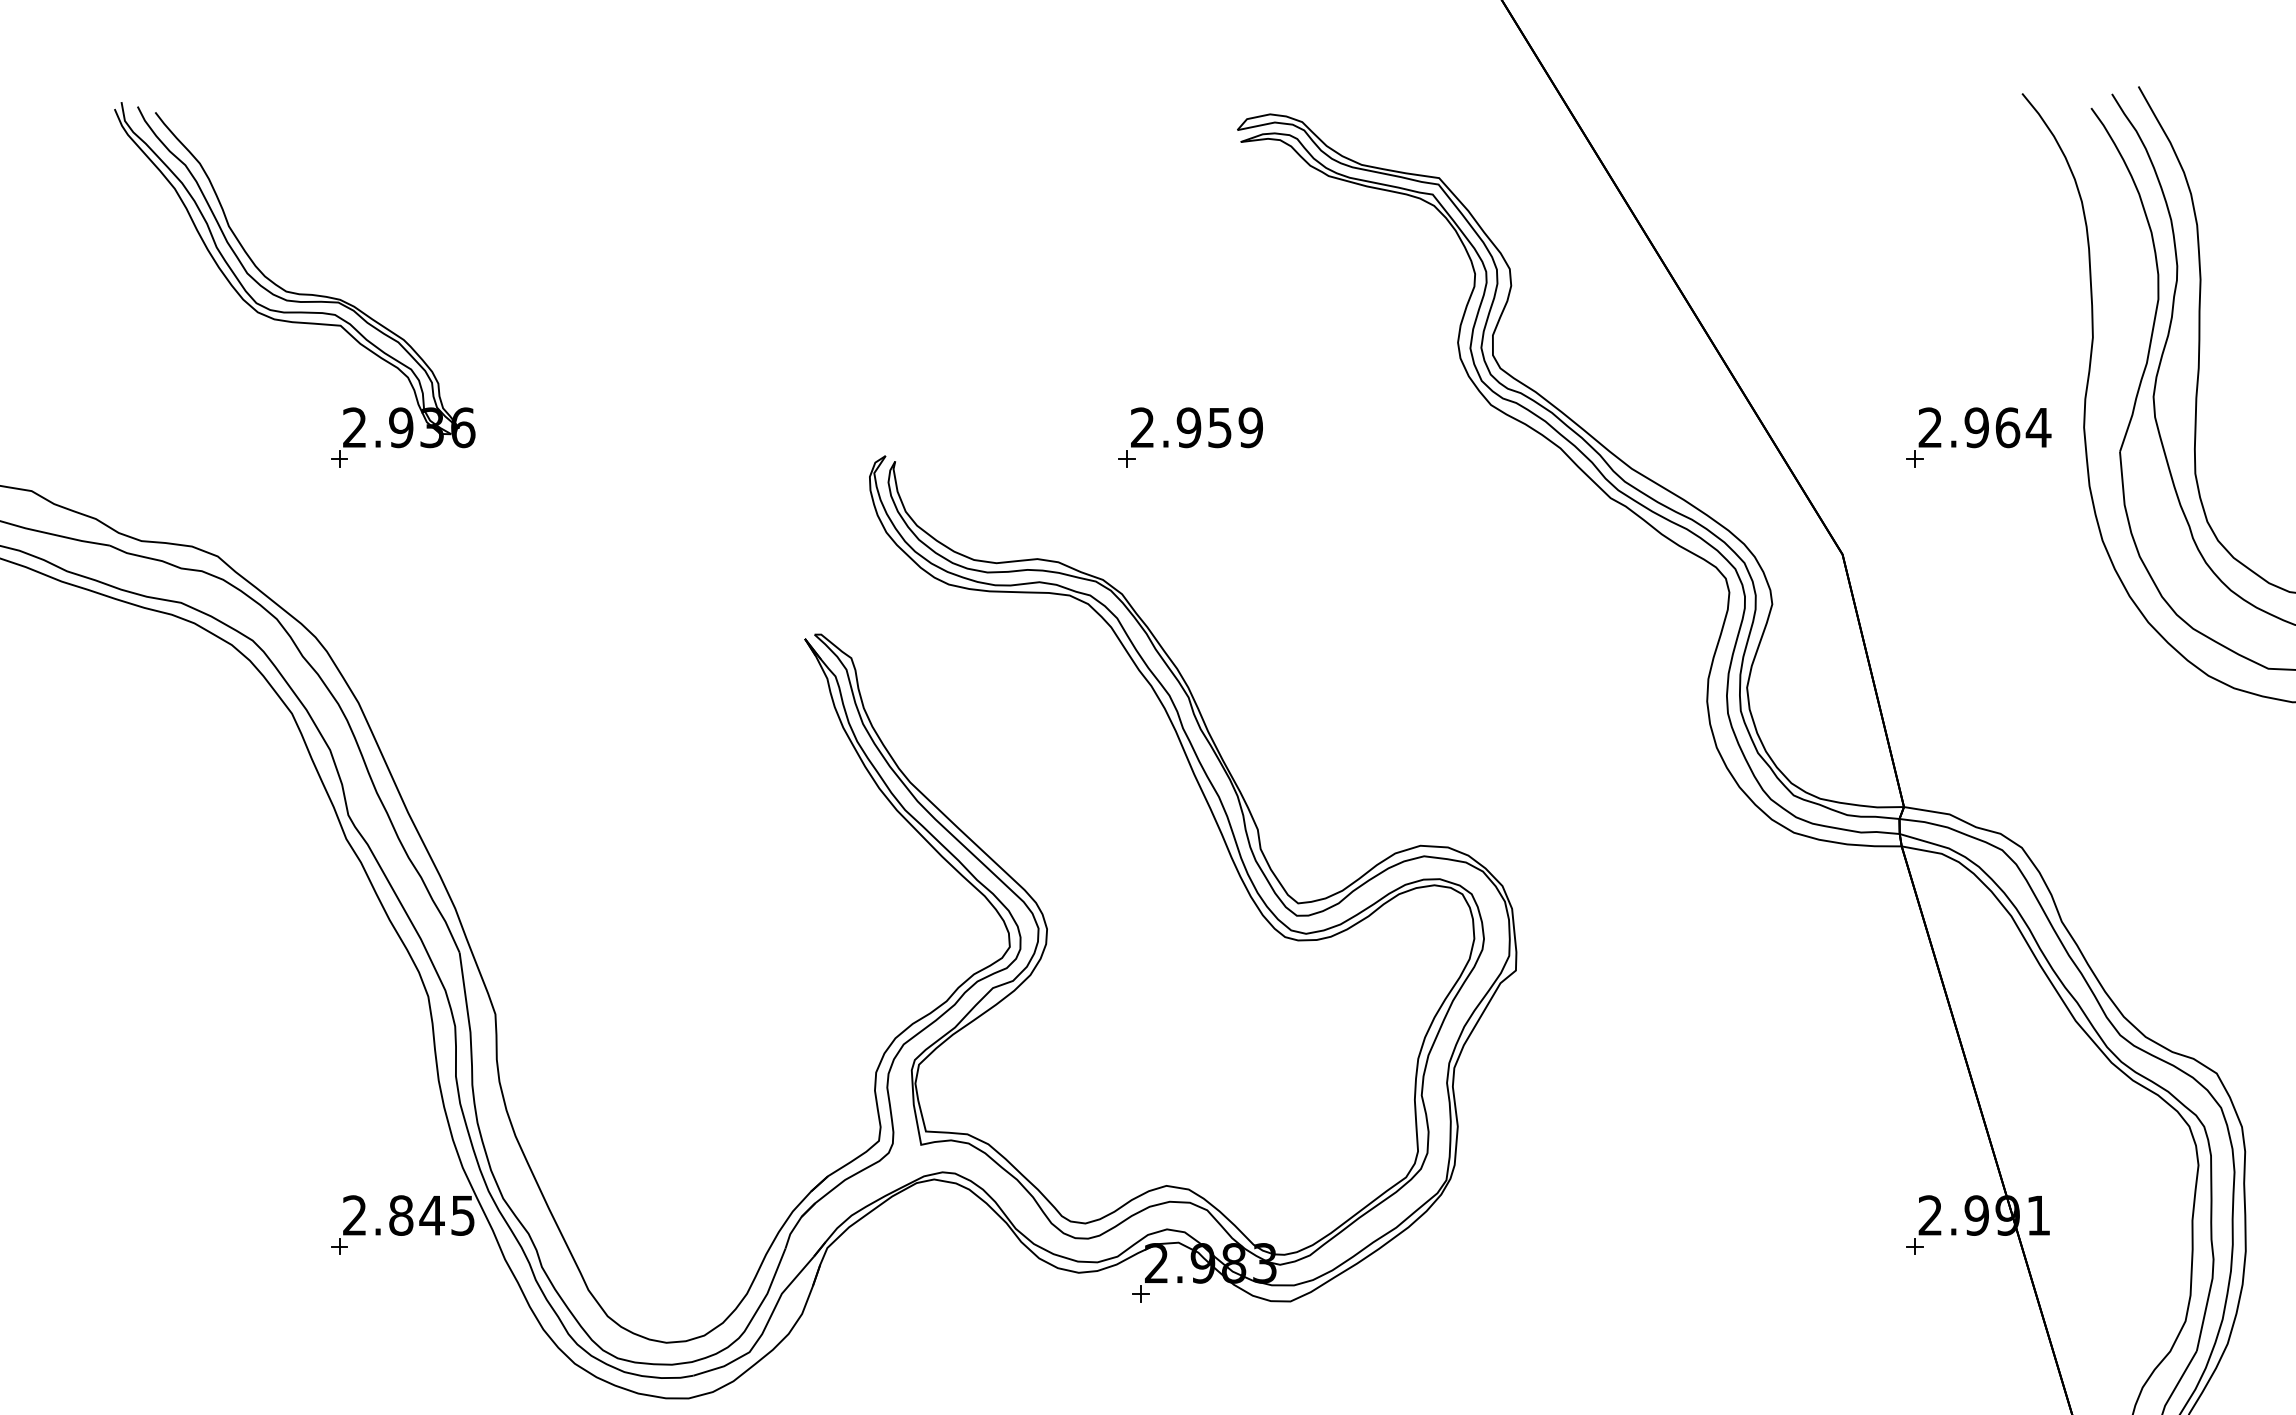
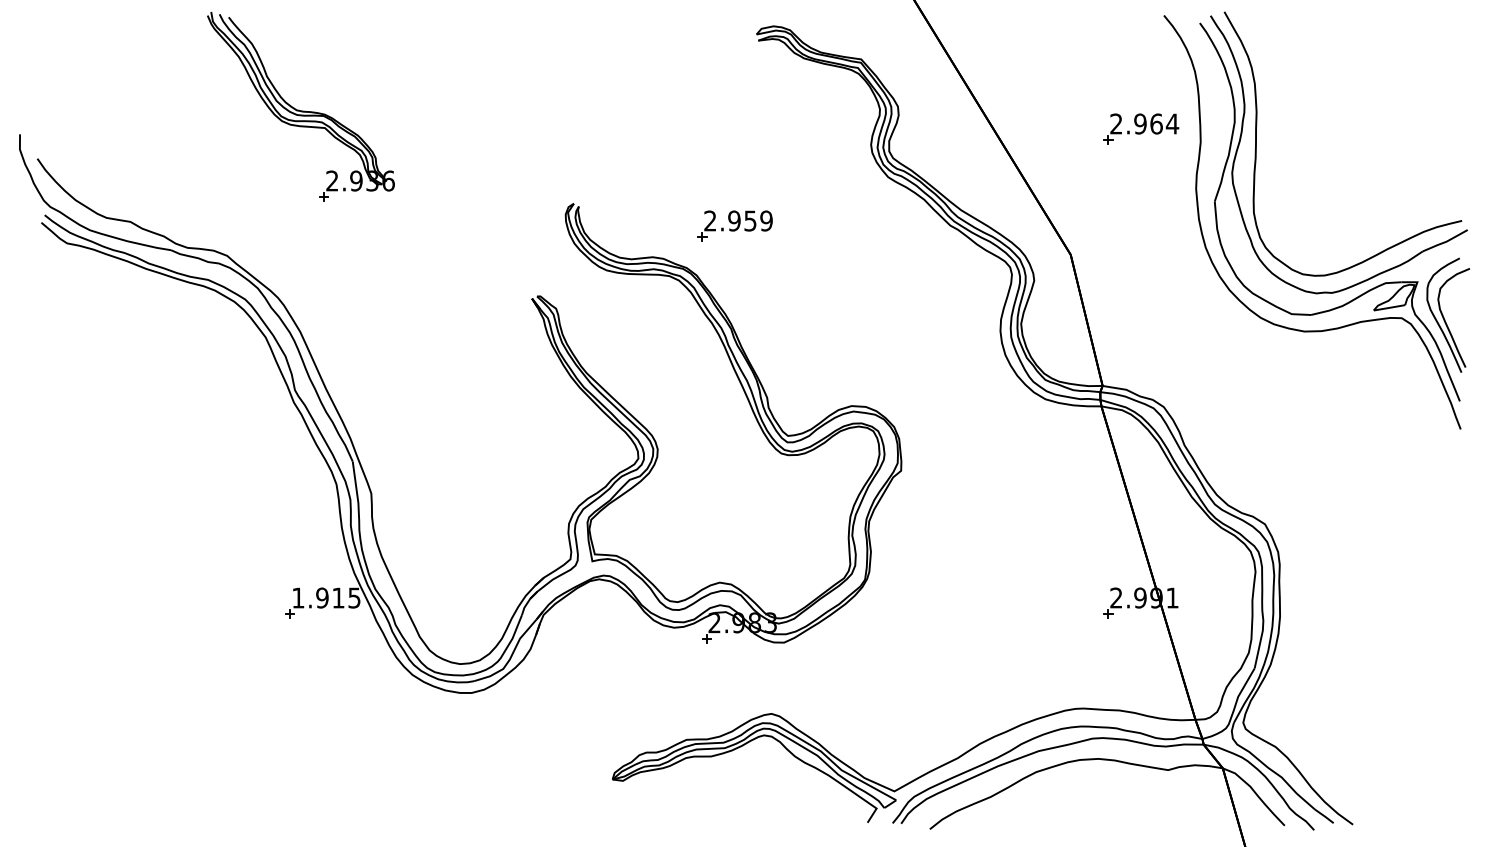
part: (293, 284) -> (300, 106), moved
part: (1189, 436) -> (734, 225), moved
part: (1978, 436) -> (1141, 128), moved
text: (393, 1214) -> (318, 597), 2.845 -> 1.915

